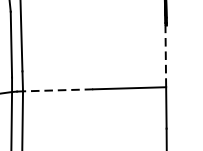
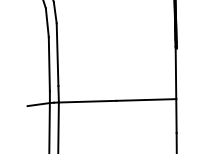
line: (165, 55) -> (175, 73), dashed -> solid
line: (57, 90) -> (87, 101), dashed -> solid

